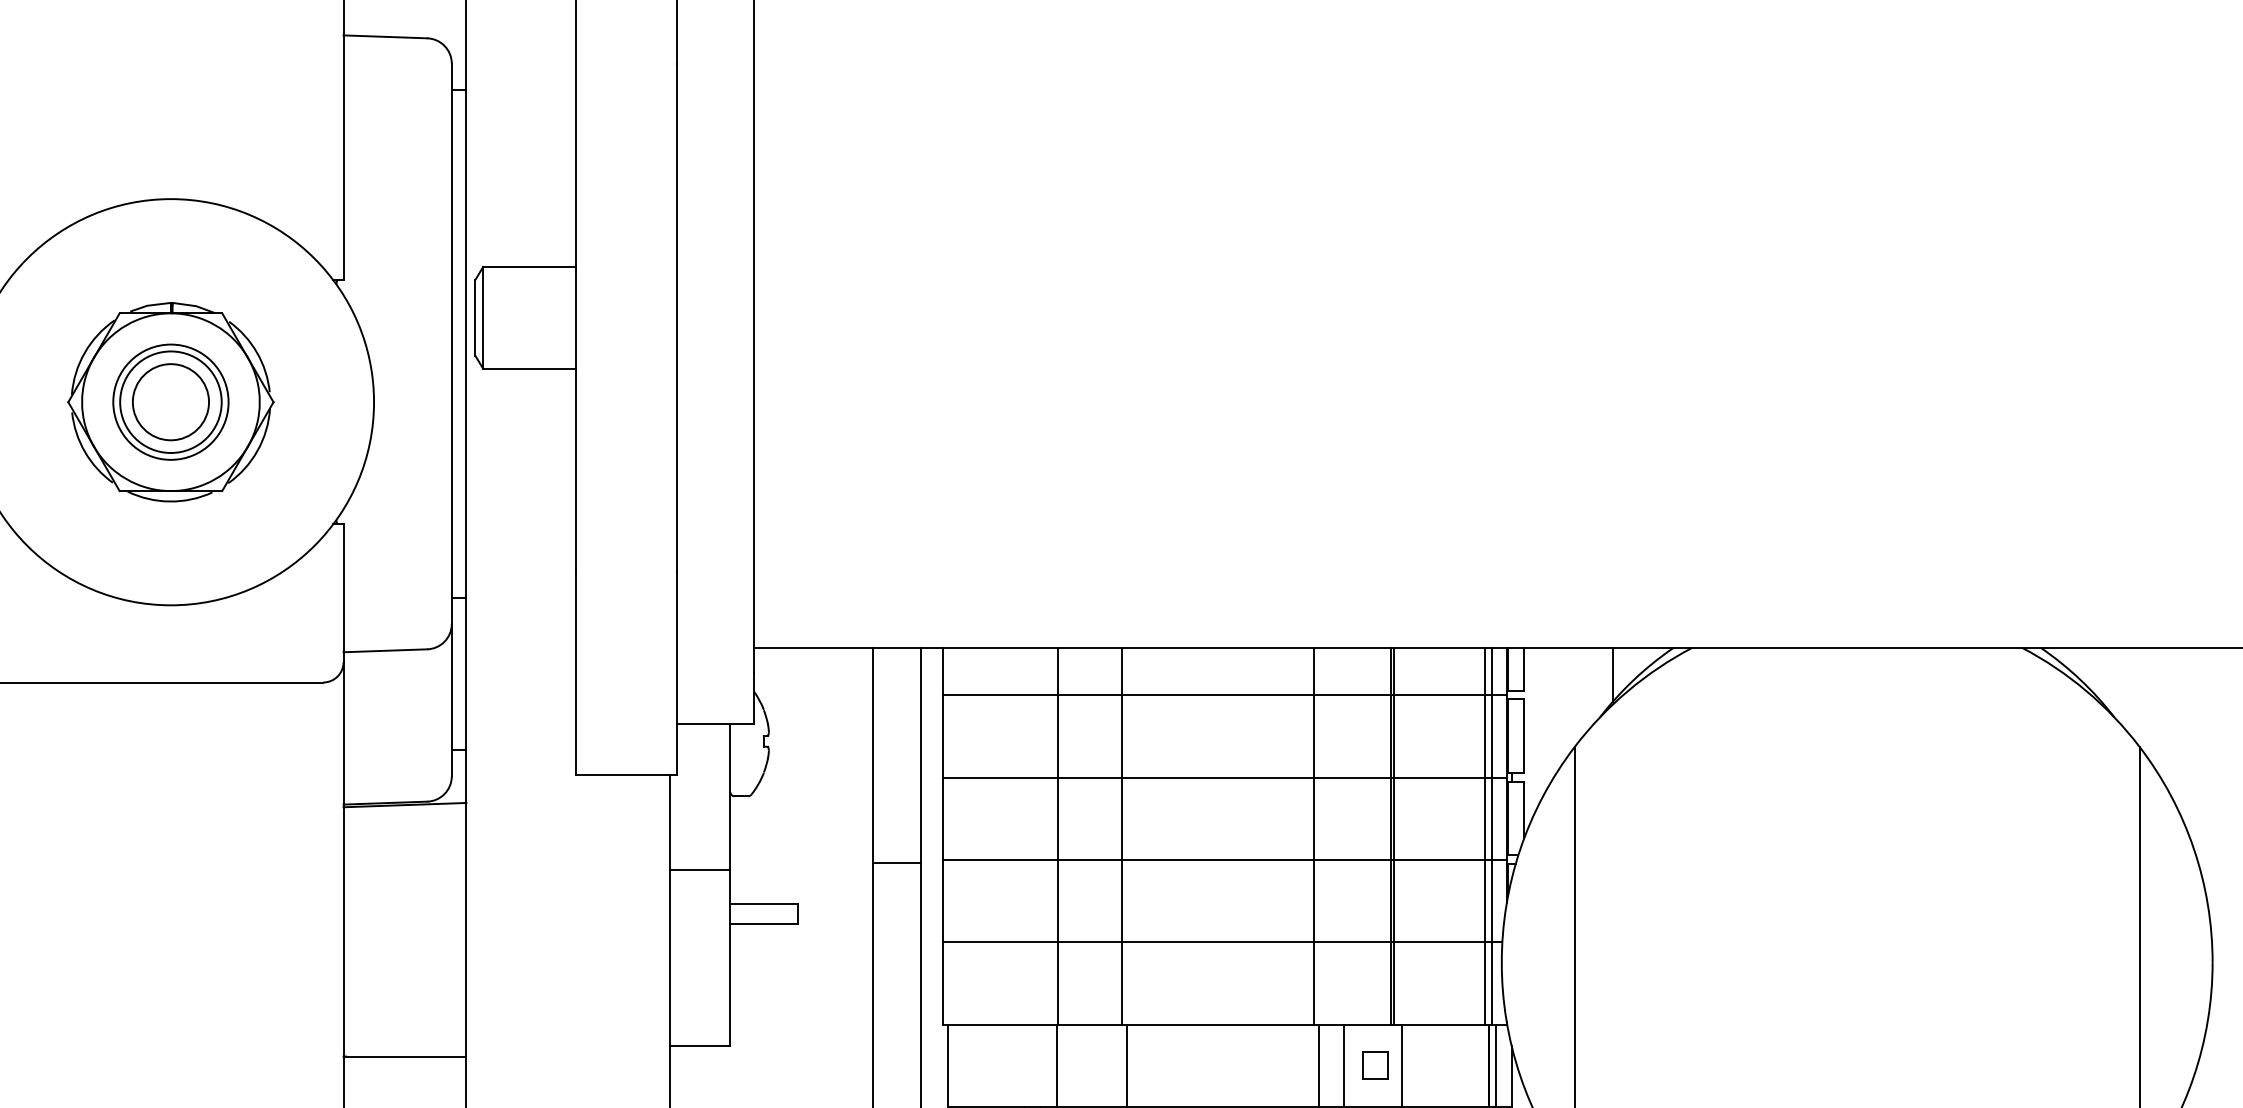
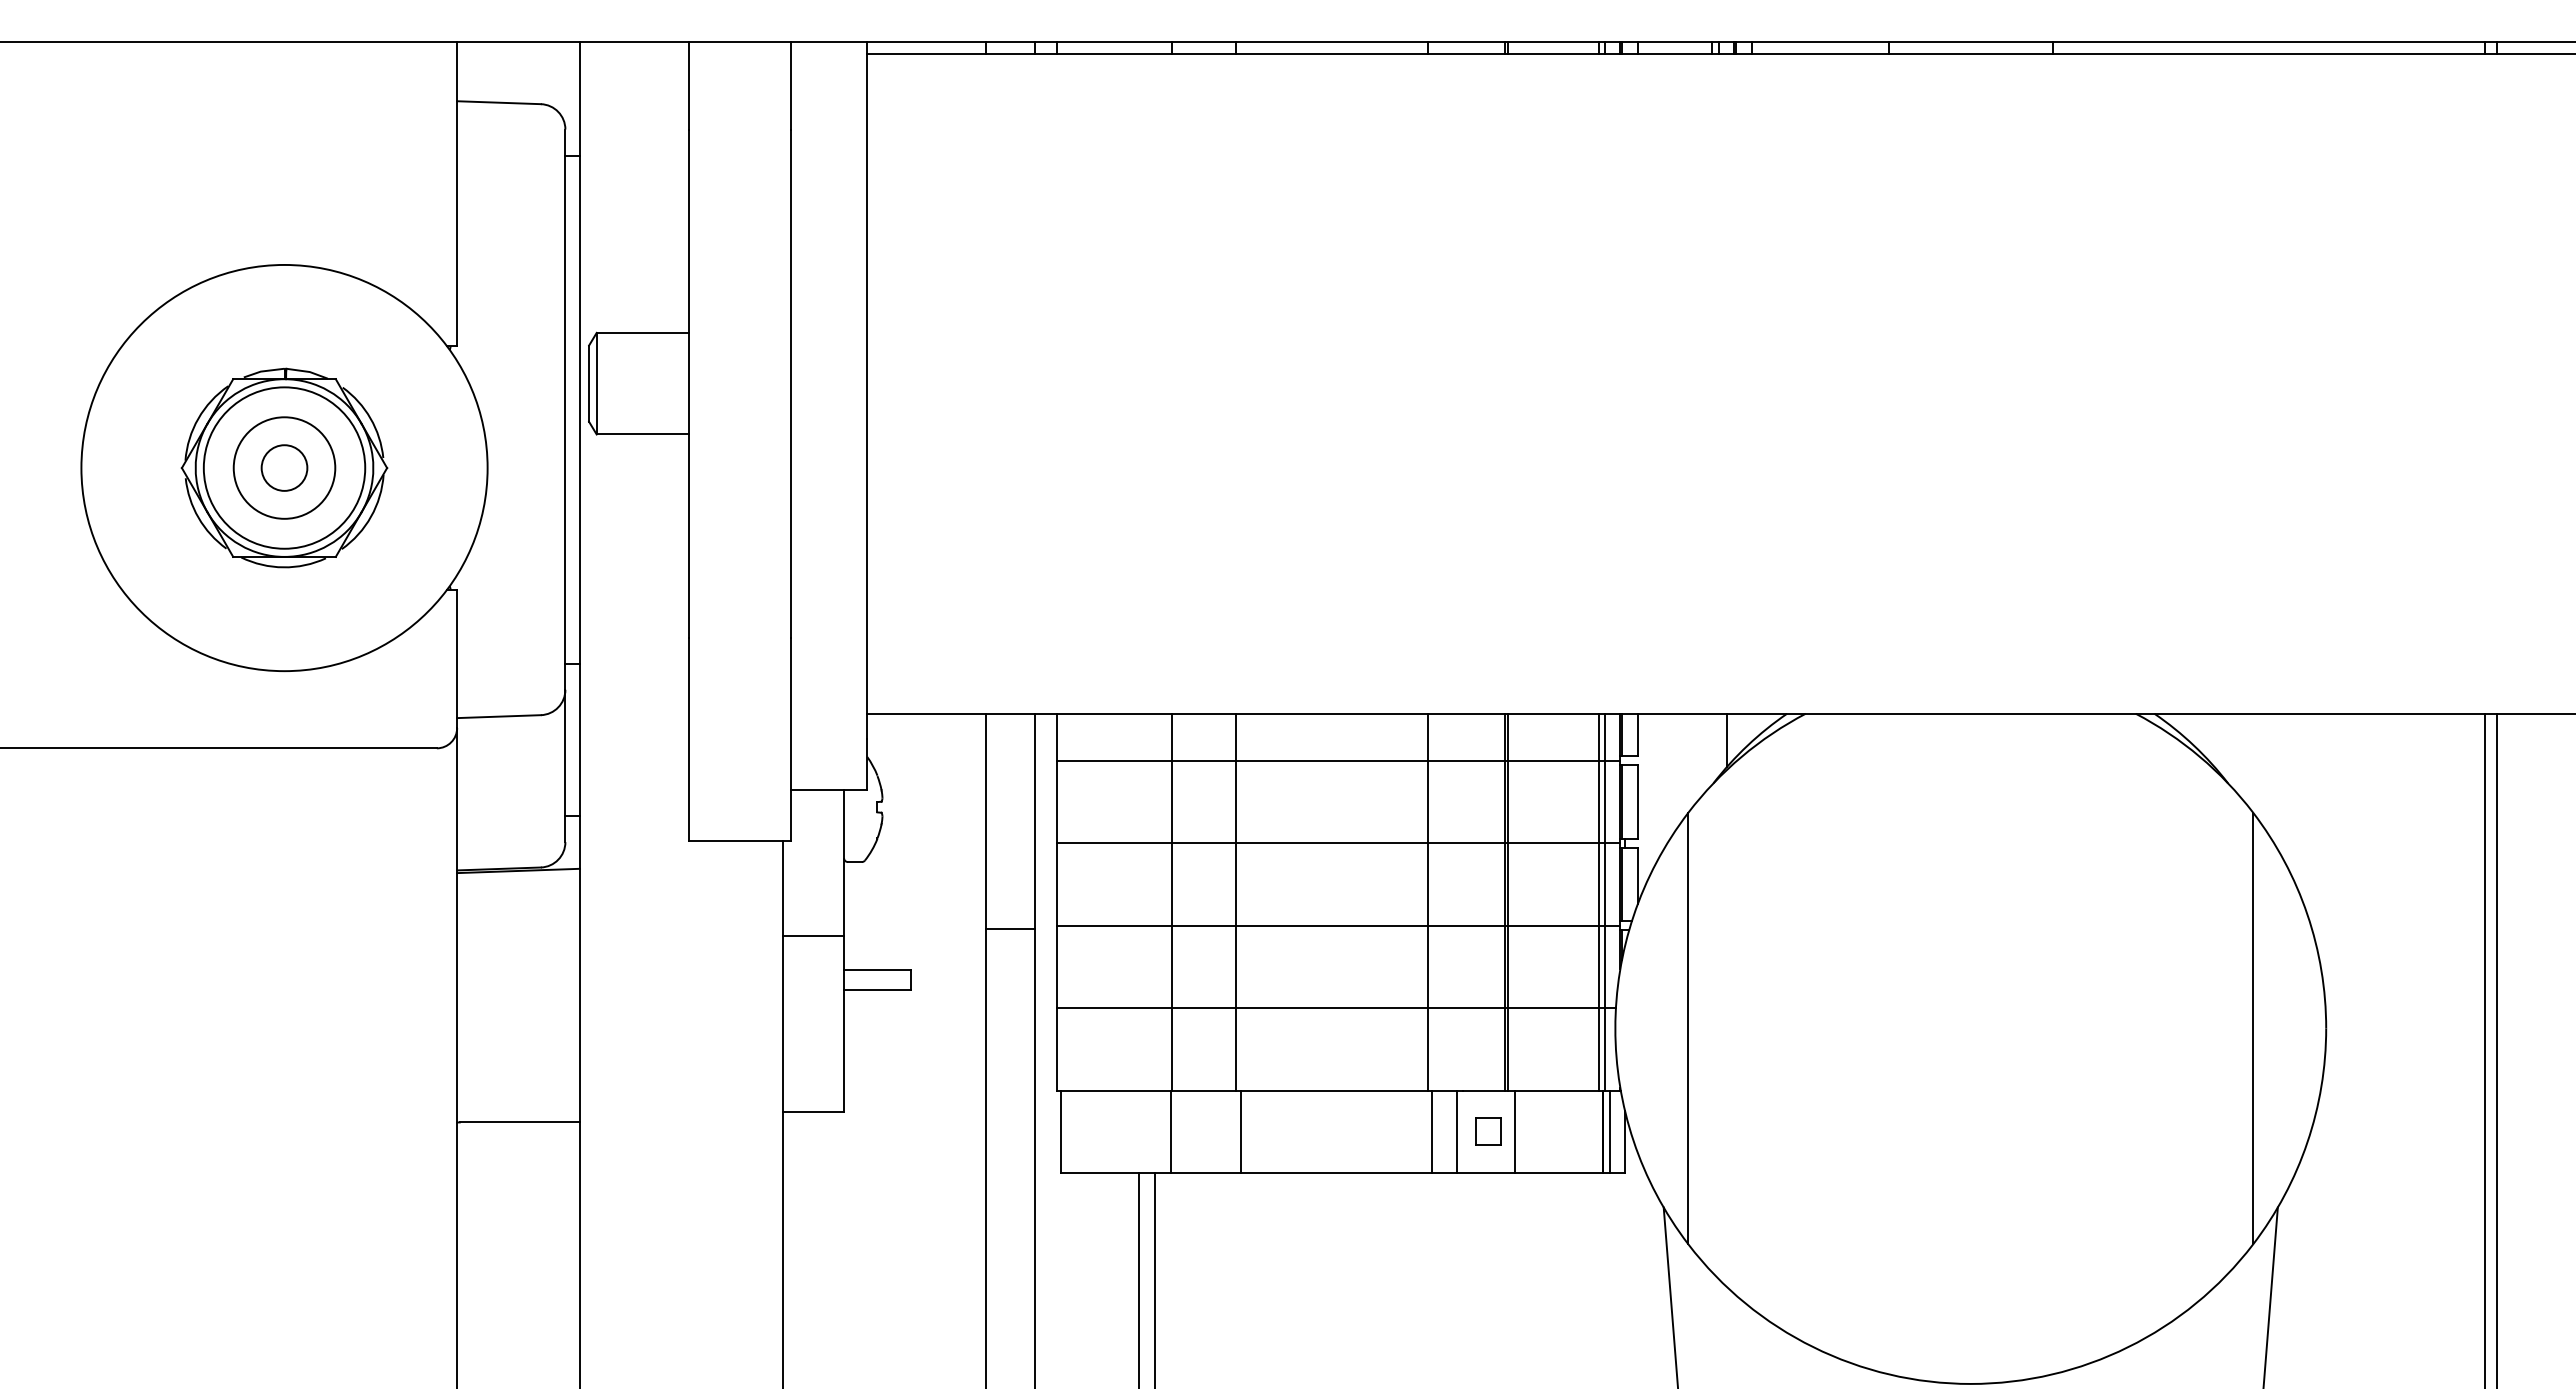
circle: (170, 401) -> (284, 467), size x0.6
circle: (170, 401) -> (284, 467), size x1.4

